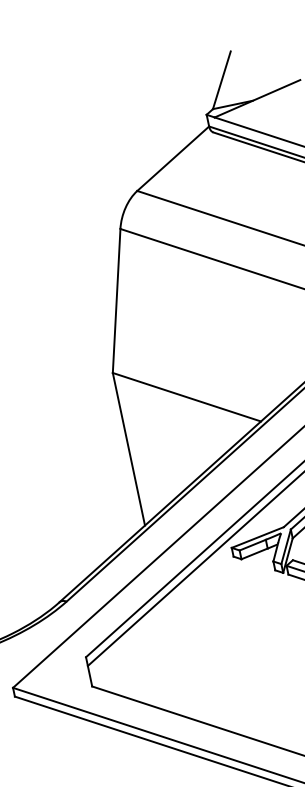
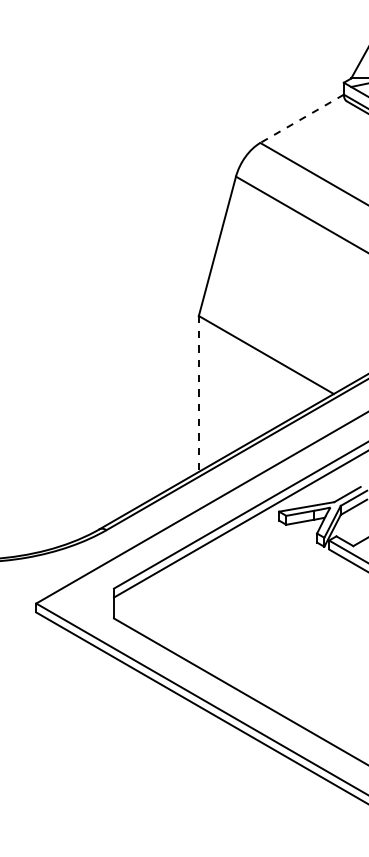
line: (172, 159) -> (301, 119), solid -> dashed
line: (128, 448) -> (198, 393), solid -> dashed

